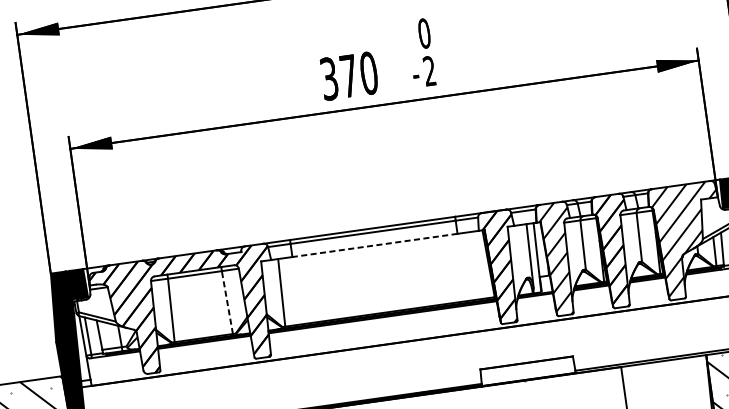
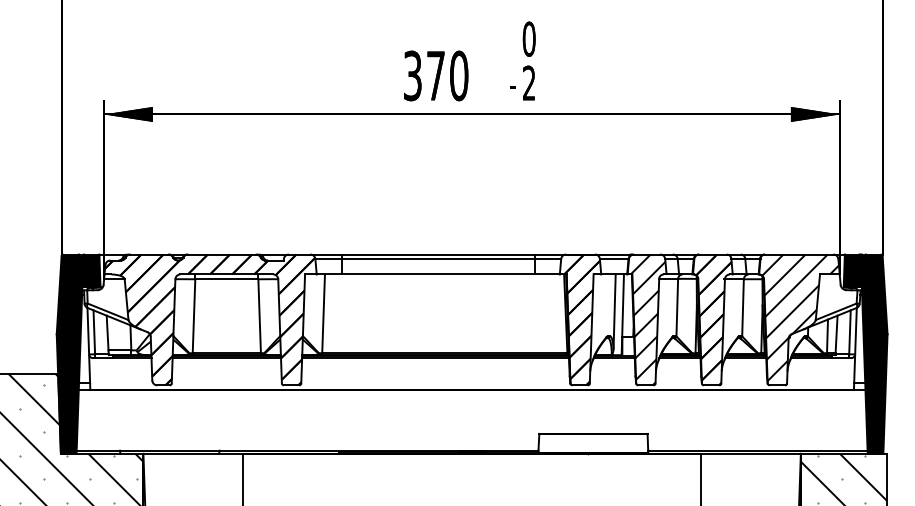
line: (375, 245) -> (438, 274), dashed -> solid
line: (227, 301) -> (259, 315), dashed -> solid

